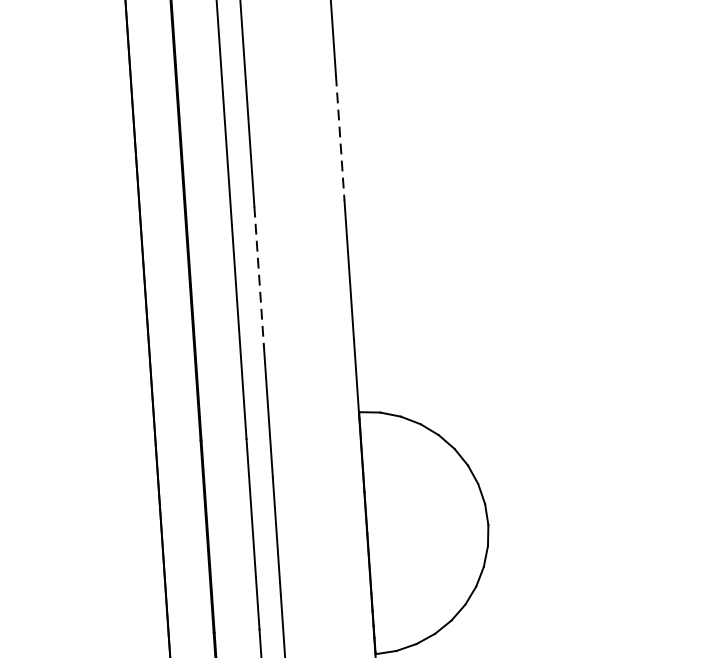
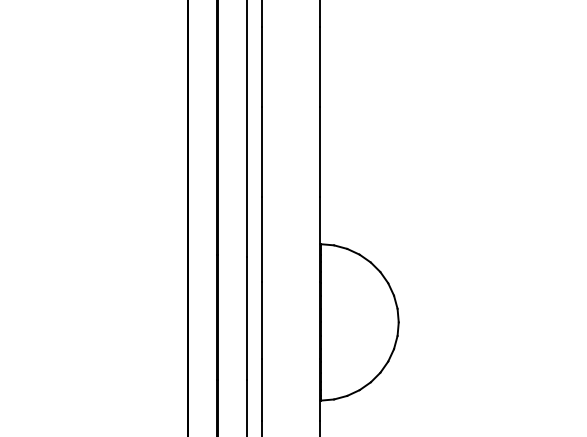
line: (340, 138) -> (320, 67), dashed -> solid
line: (259, 276) -> (262, 152), dashed -> solid

